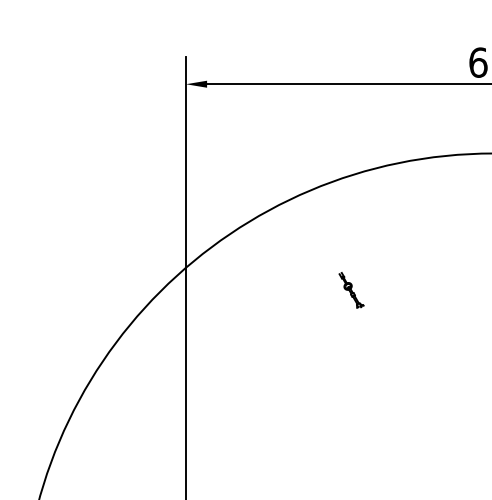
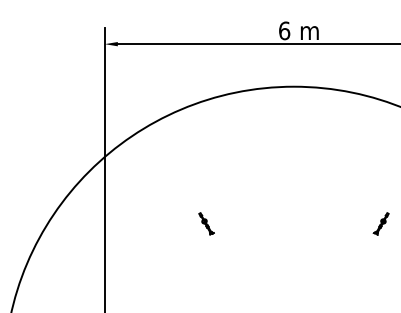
part: (351, 289) -> (206, 223), moved

